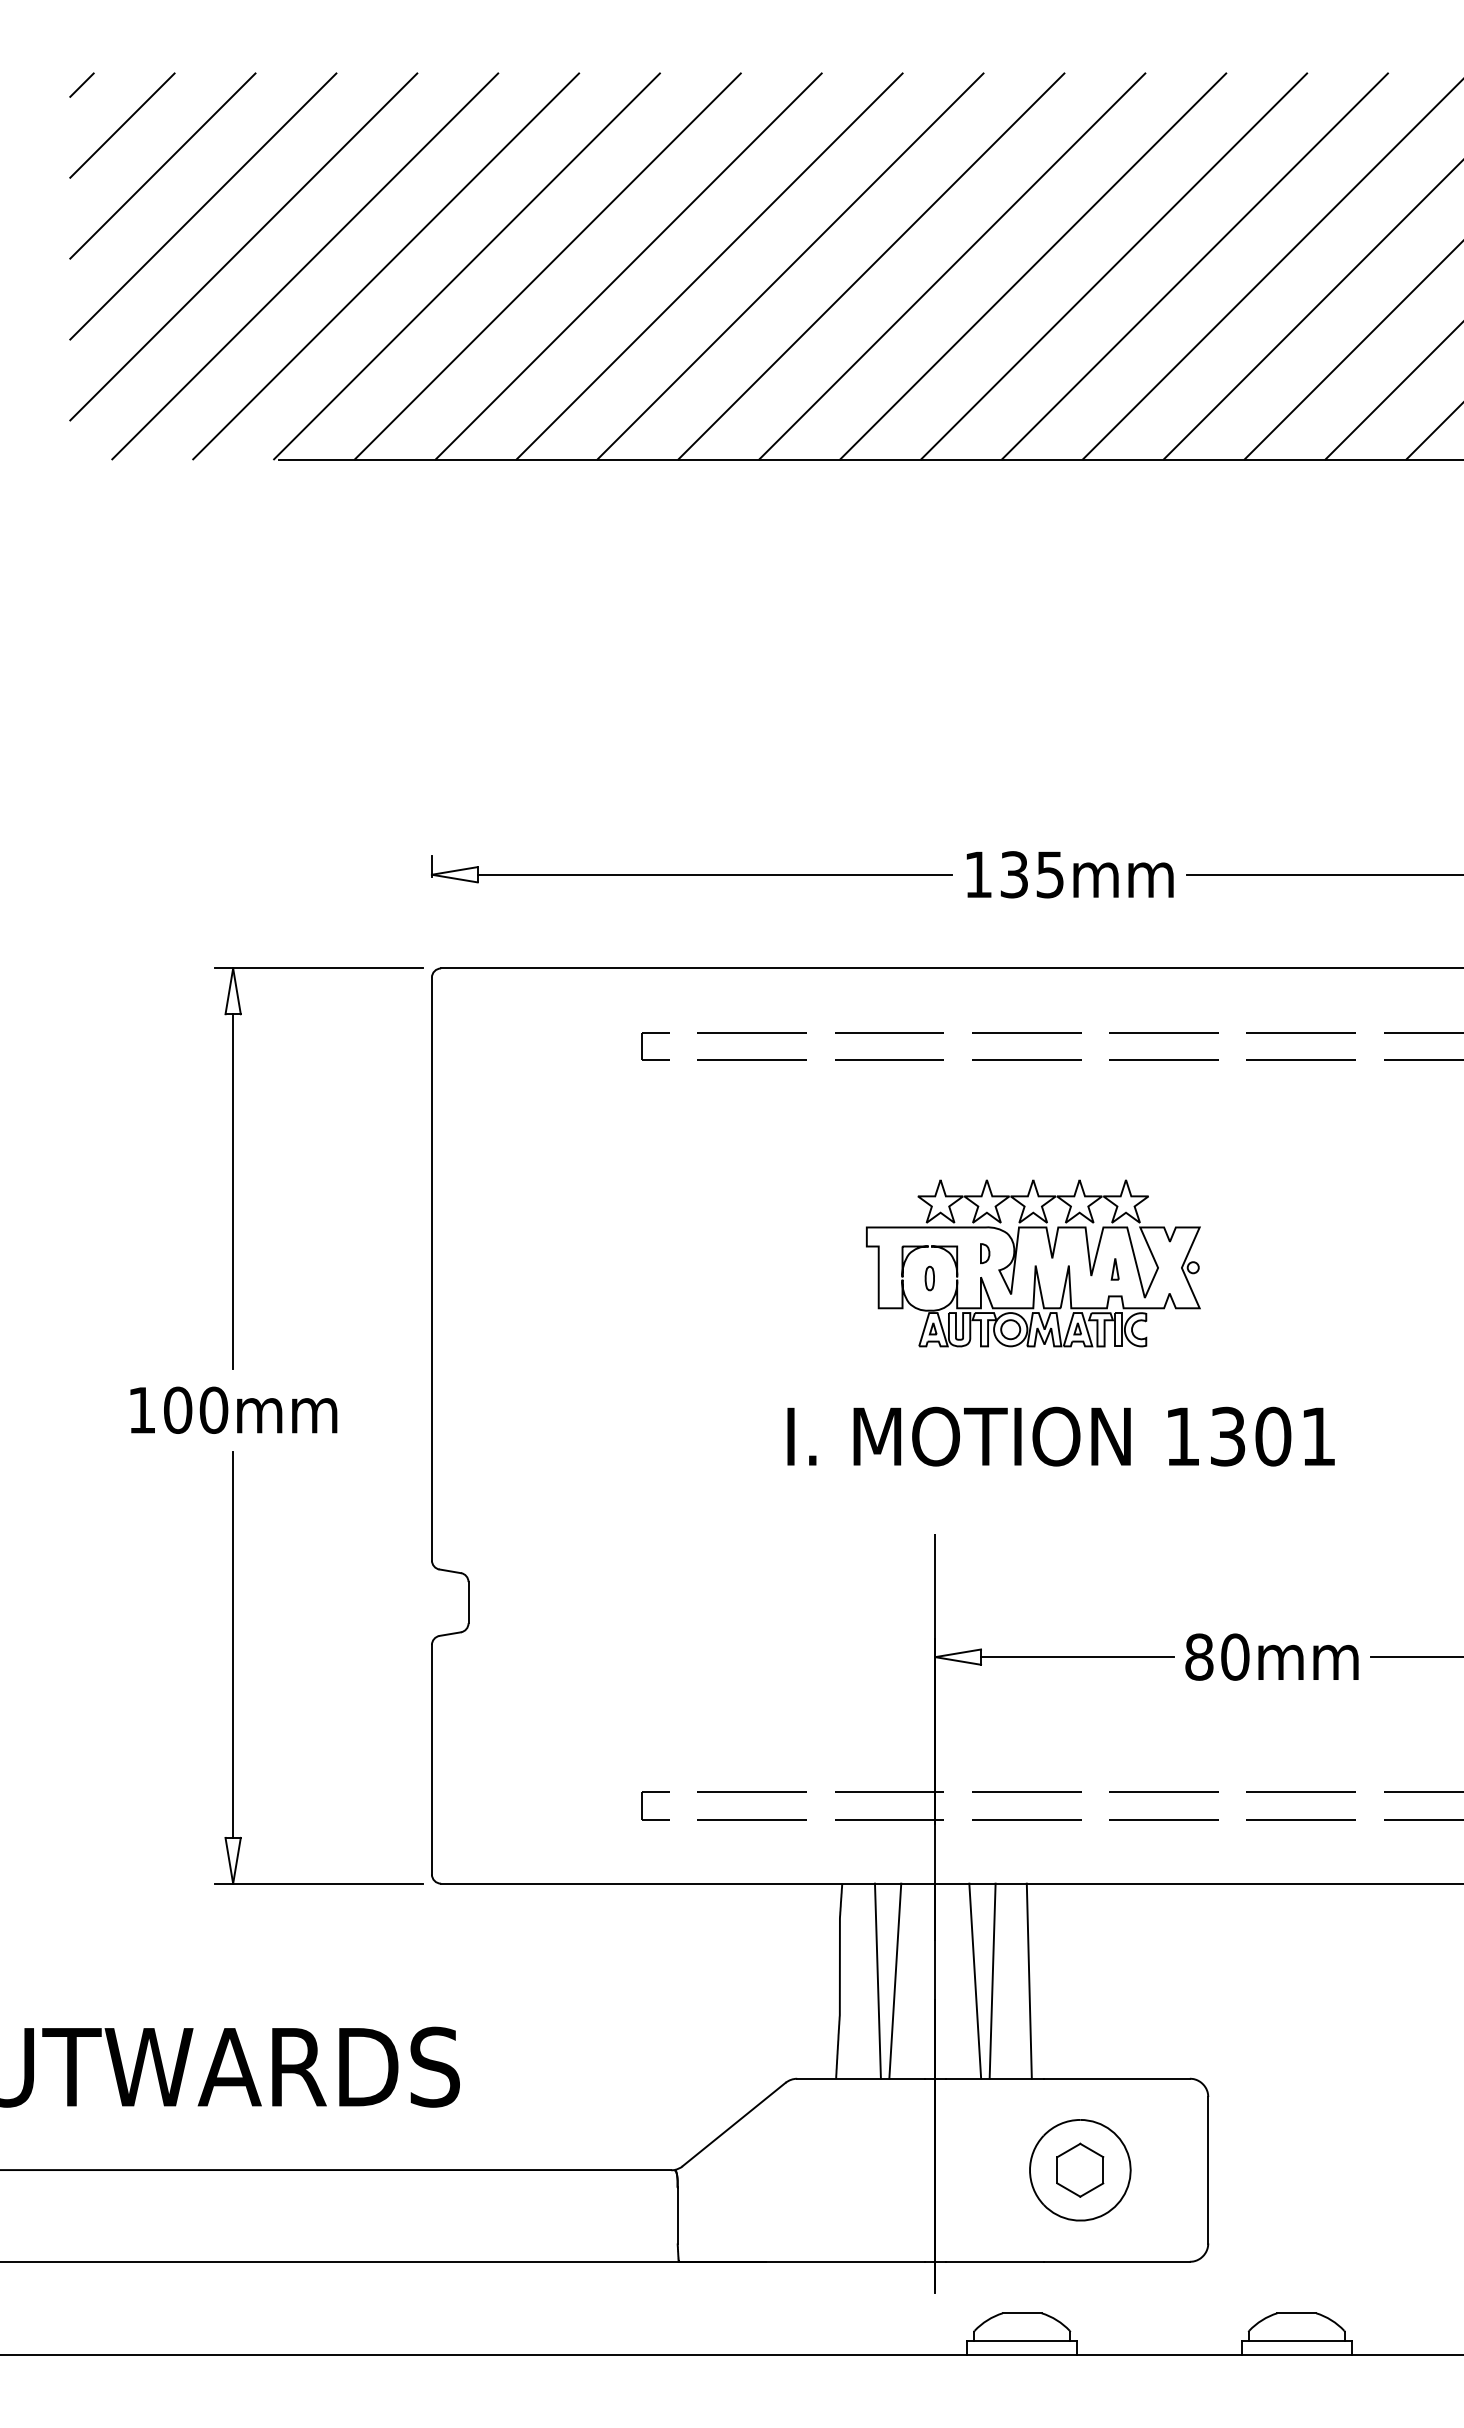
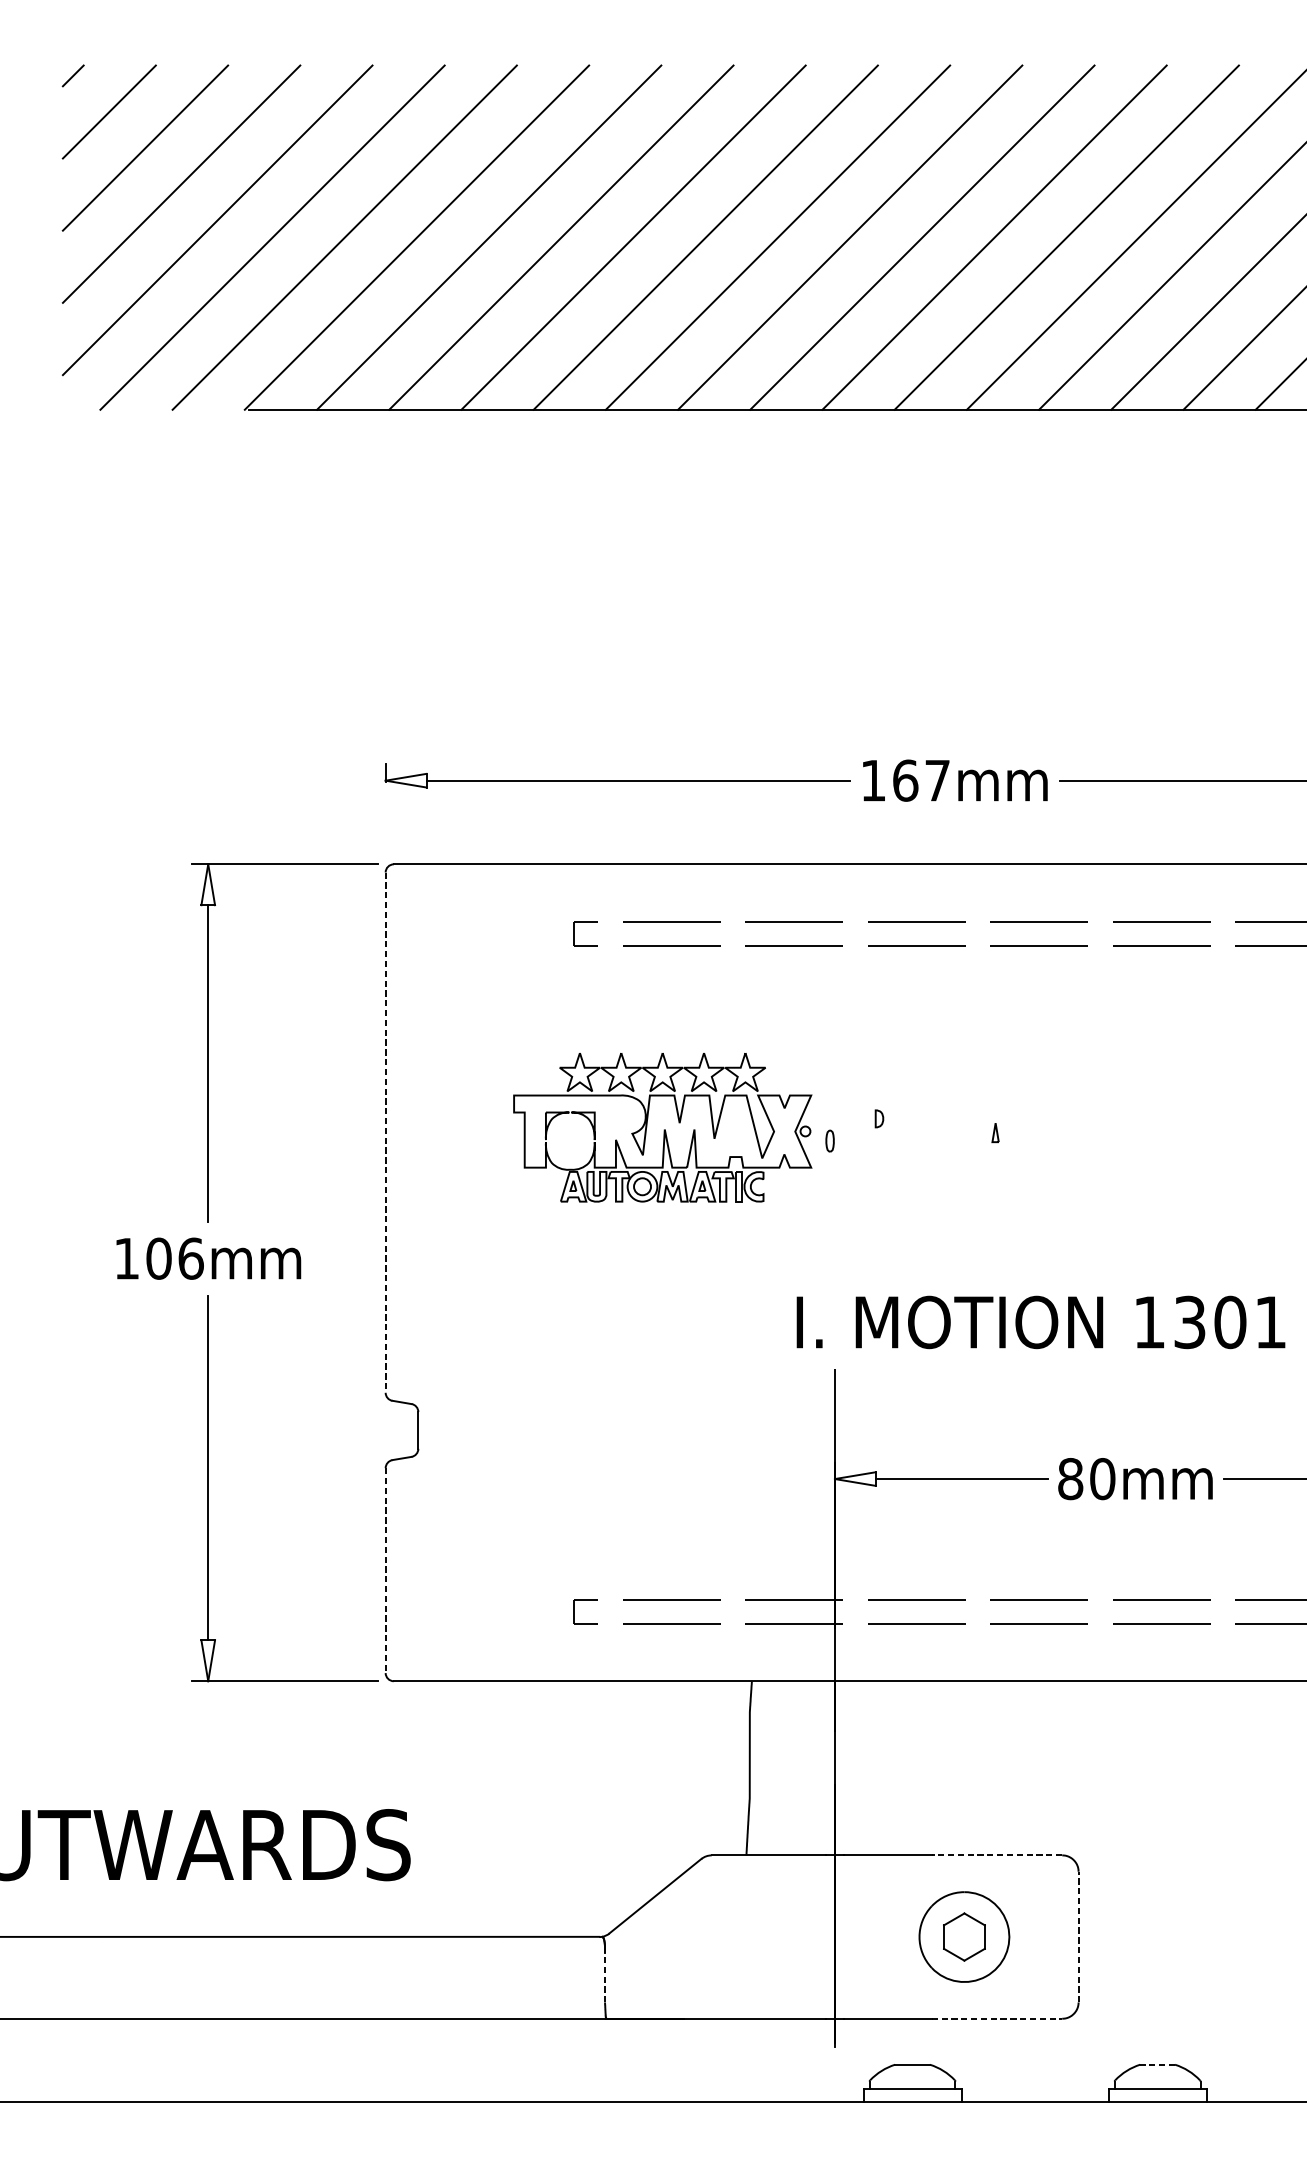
text: (1031, 874) -> (920, 780), 135mm -> 167mm
part: (1033, 1263) -> (662, 1127), moved
line: (431, 1269) -> (385, 1133), solid -> dashed
text: (213, 1409) -> (190, 1258), 100mm -> 106mm
text: (1060, 1436) -> (1040, 1322), moved
line: (431, 1759) -> (385, 1570), solid -> dashed
line: (877, 1980) -> (783, 1767), removed
line: (895, 1980) -> (799, 1767), removed
line: (975, 1980) -> (870, 1767), removed
line: (992, 1980) -> (886, 1767), removed
line: (1028, 1980) -> (918, 1767), removed
line: (1116, 2078) -> (996, 1855), solid -> dashed
line: (1208, 2169) -> (1078, 1936), solid -> dashed
line: (677, 2215) -> (604, 1977), solid -> dashed
line: (1117, 2261) -> (997, 2018), solid -> dashed
line: (1296, 2313) -> (1157, 2064), solid -> dashed

